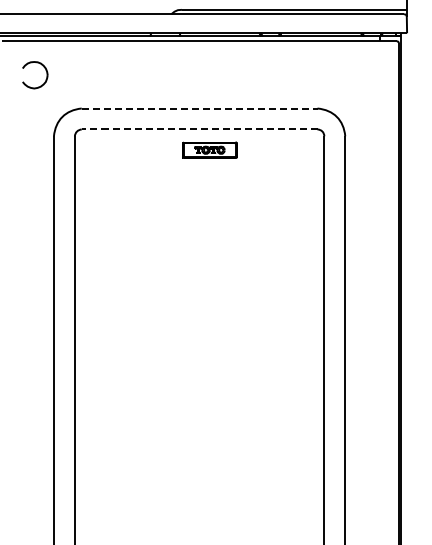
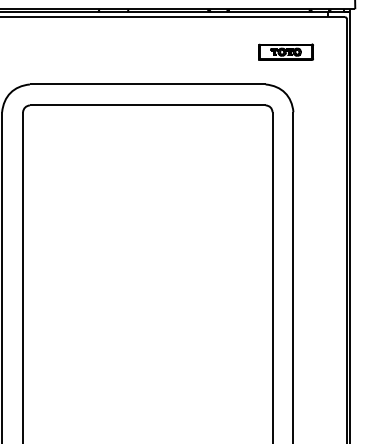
line: (199, 108) -> (147, 84), dashed -> solid
line: (199, 129) -> (147, 105), dashed -> solid
part: (209, 149) -> (285, 51), moved

